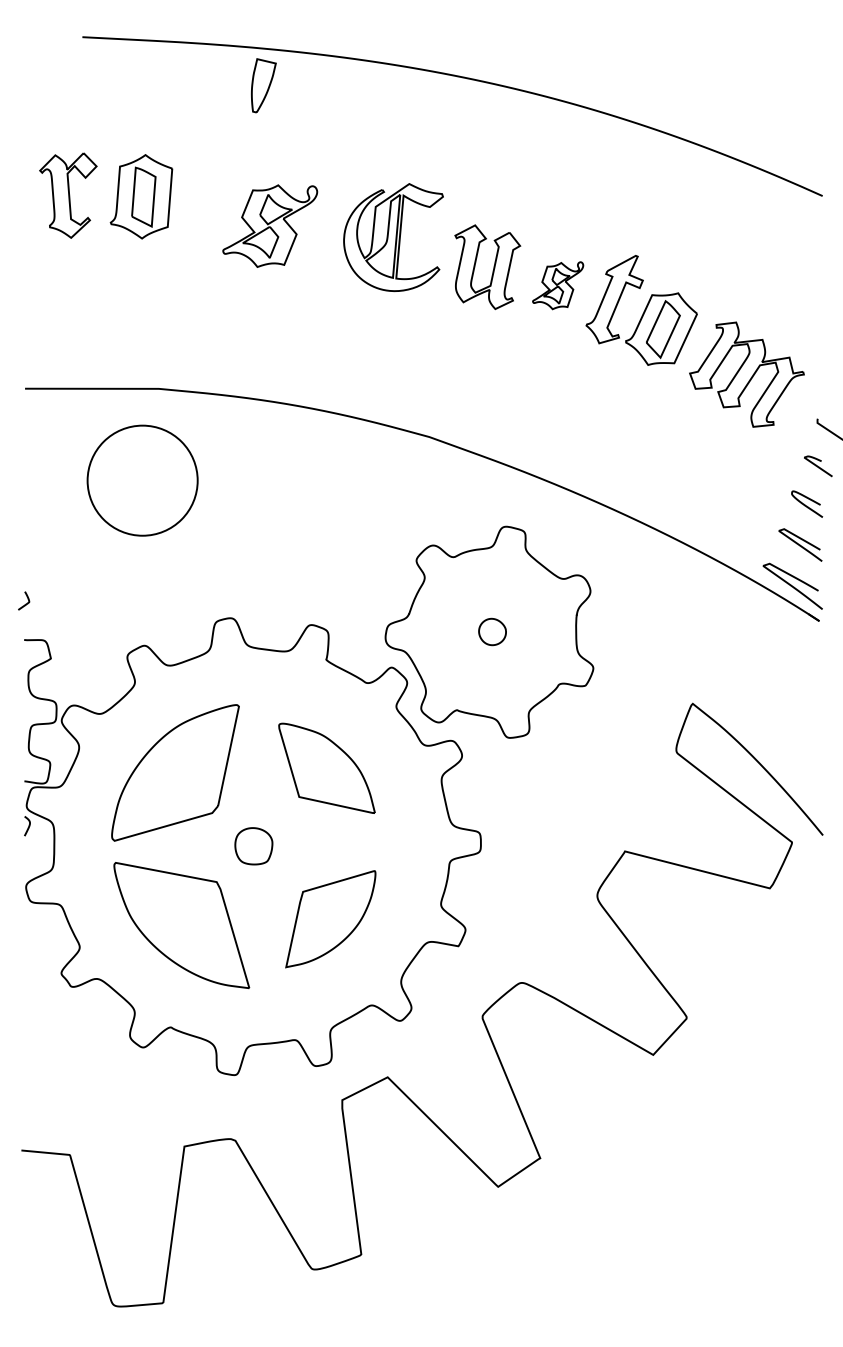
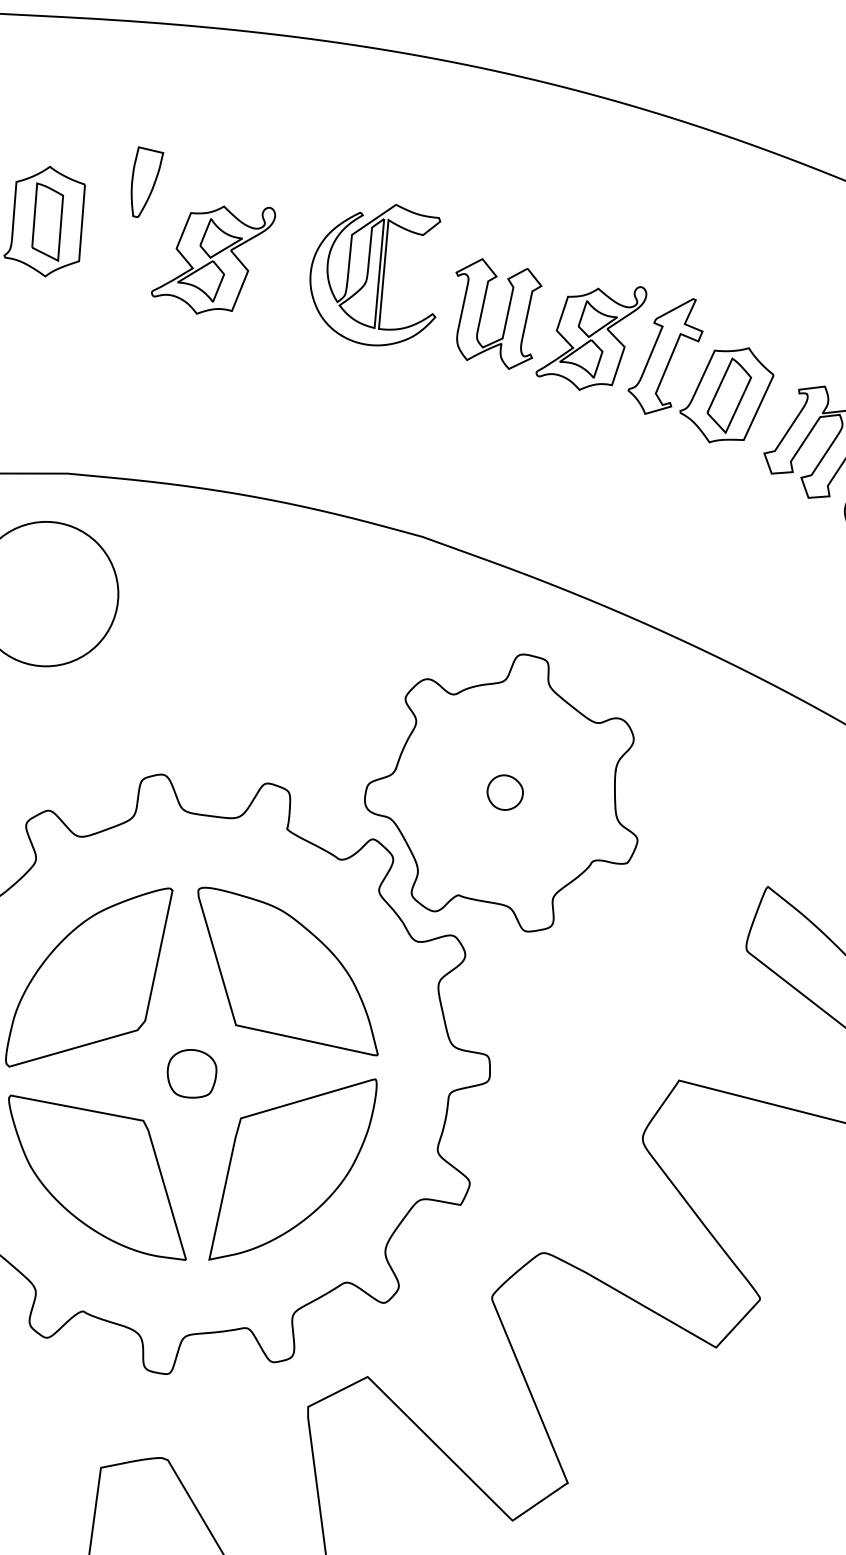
part: (263, 85) -> (146, 181), moved
part: (557, 285) -> (590, 337), size x1.67
part: (326, 768) -> (287, 971), size x1.43
part: (330, 918) -> (292, 1168), size x1.43

